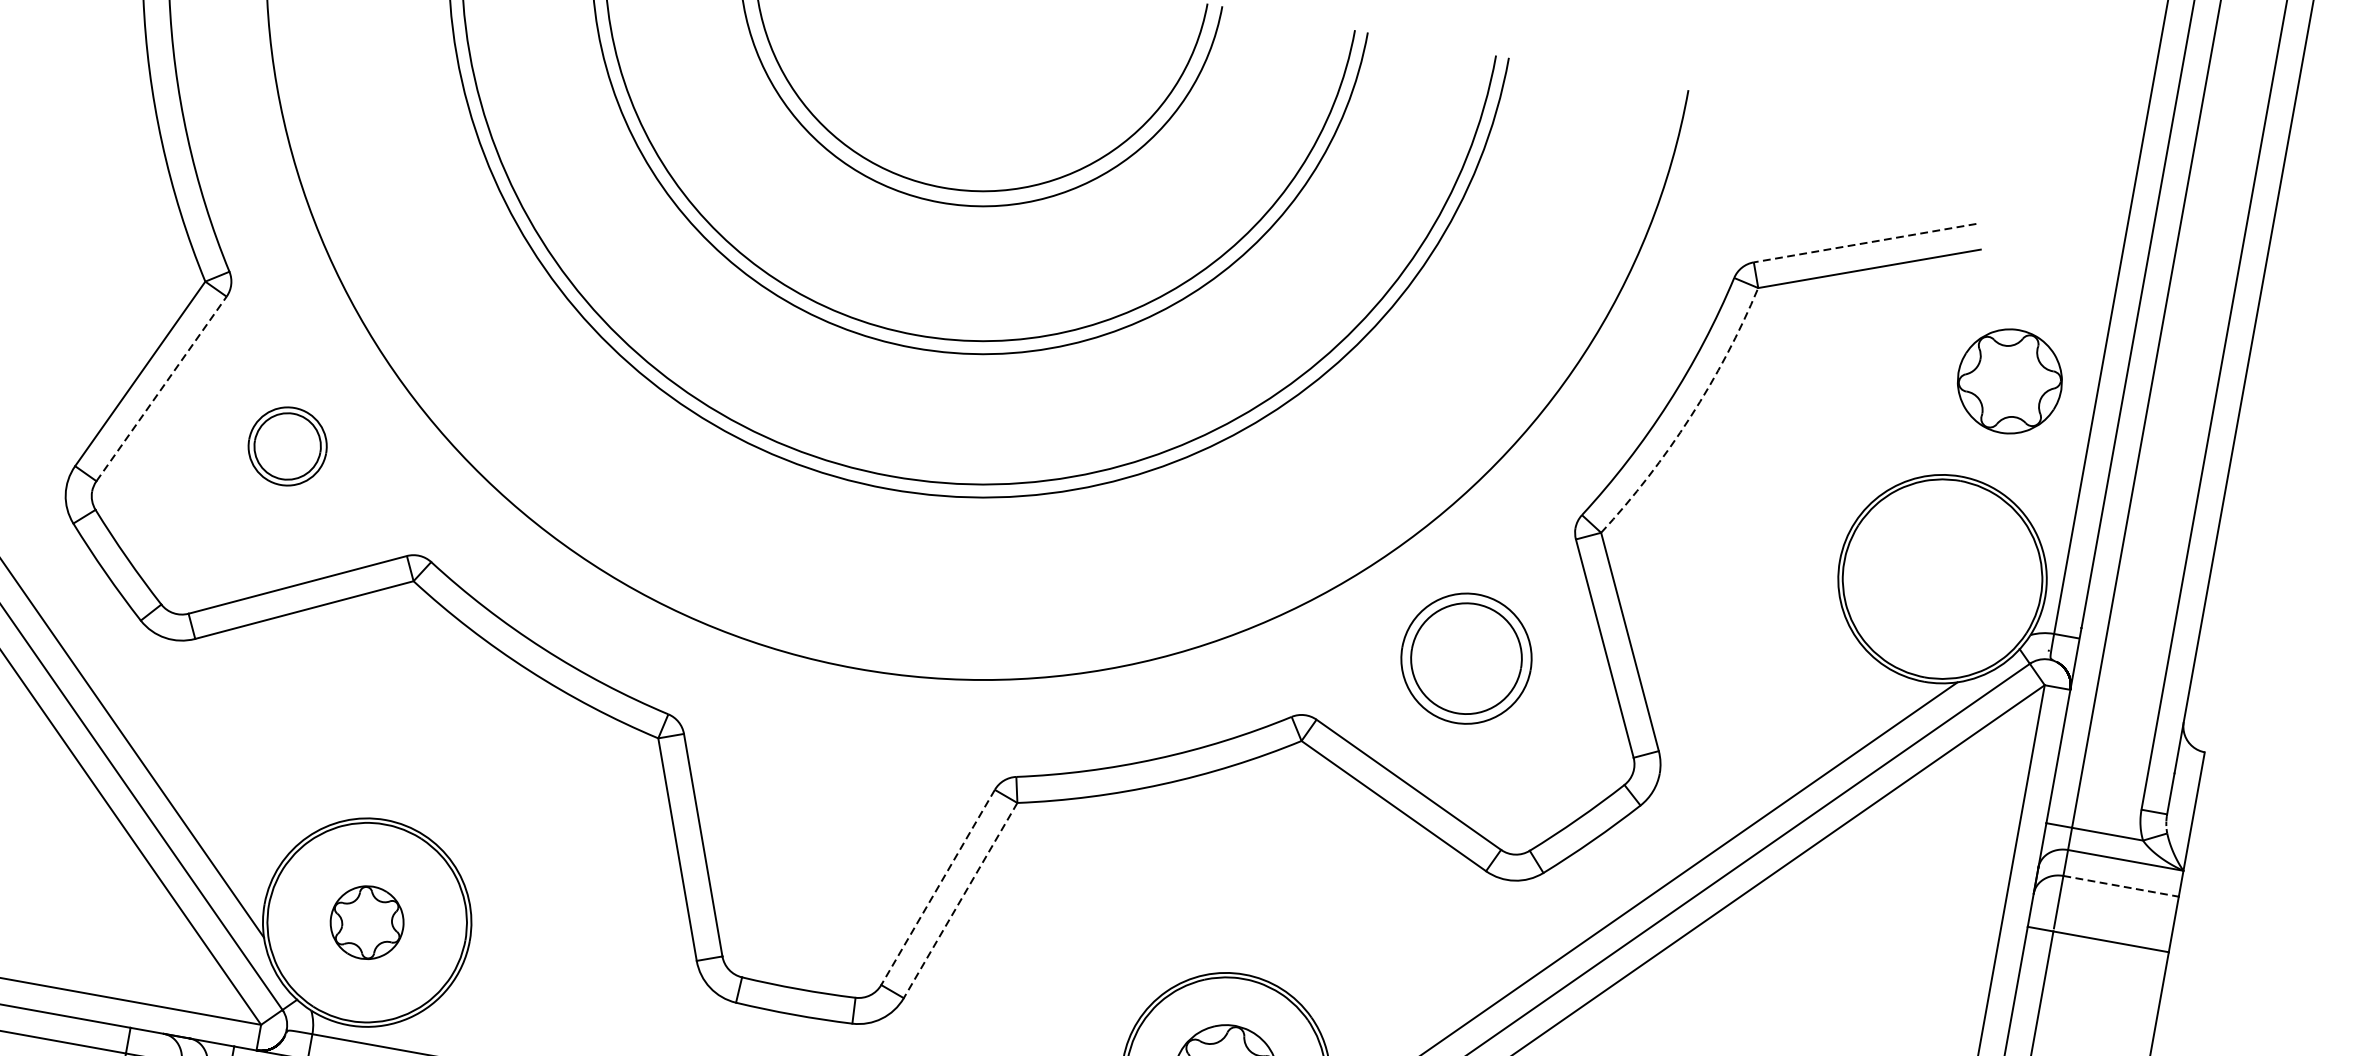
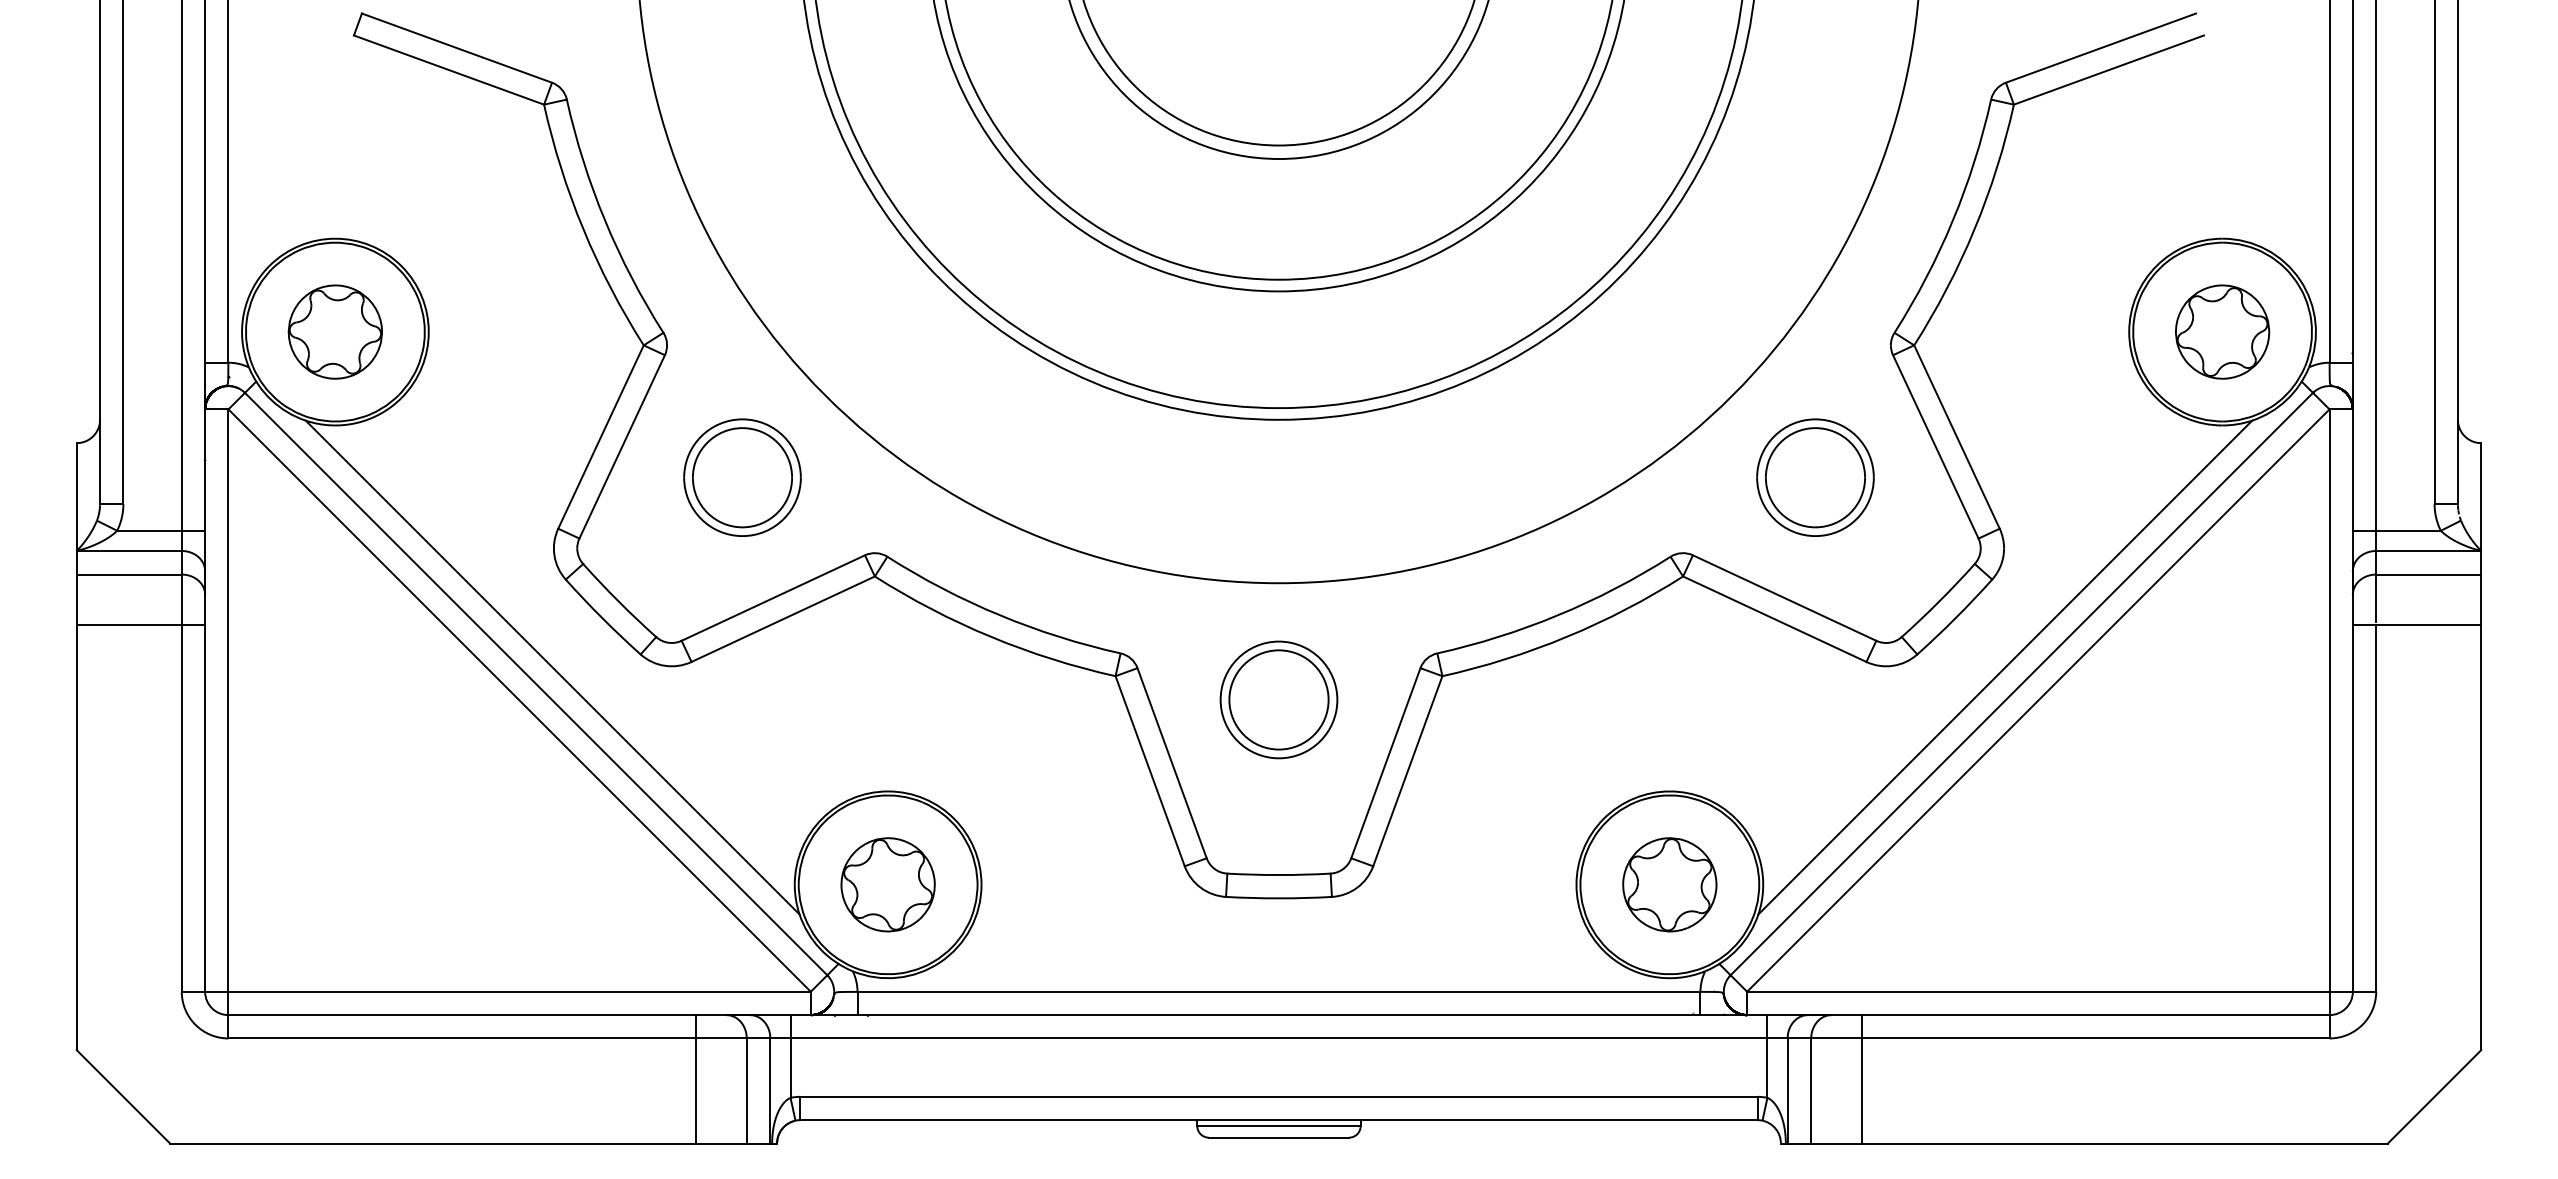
line: (1864, 243) -> (2100, 48), dashed -> solid
part: (2009, 380) -> (2222, 331), moved
line: (162, 388) -> (622, 446), dashed -> solid
arc: (1690, 417) -> (1974, 229), dashed -> solid
part: (287, 446) -> (742, 477), size x1.67
part: (832, 796) -> (1278, 699), added
line: (2120, 886) -> (2428, 574), dashed -> solid
line: (937, 887) -> (1385, 763), dashed -> solid
line: (960, 900) -> (1407, 771), dashed -> solid
part: (366, 922) -> (887, 884), size x1.43

